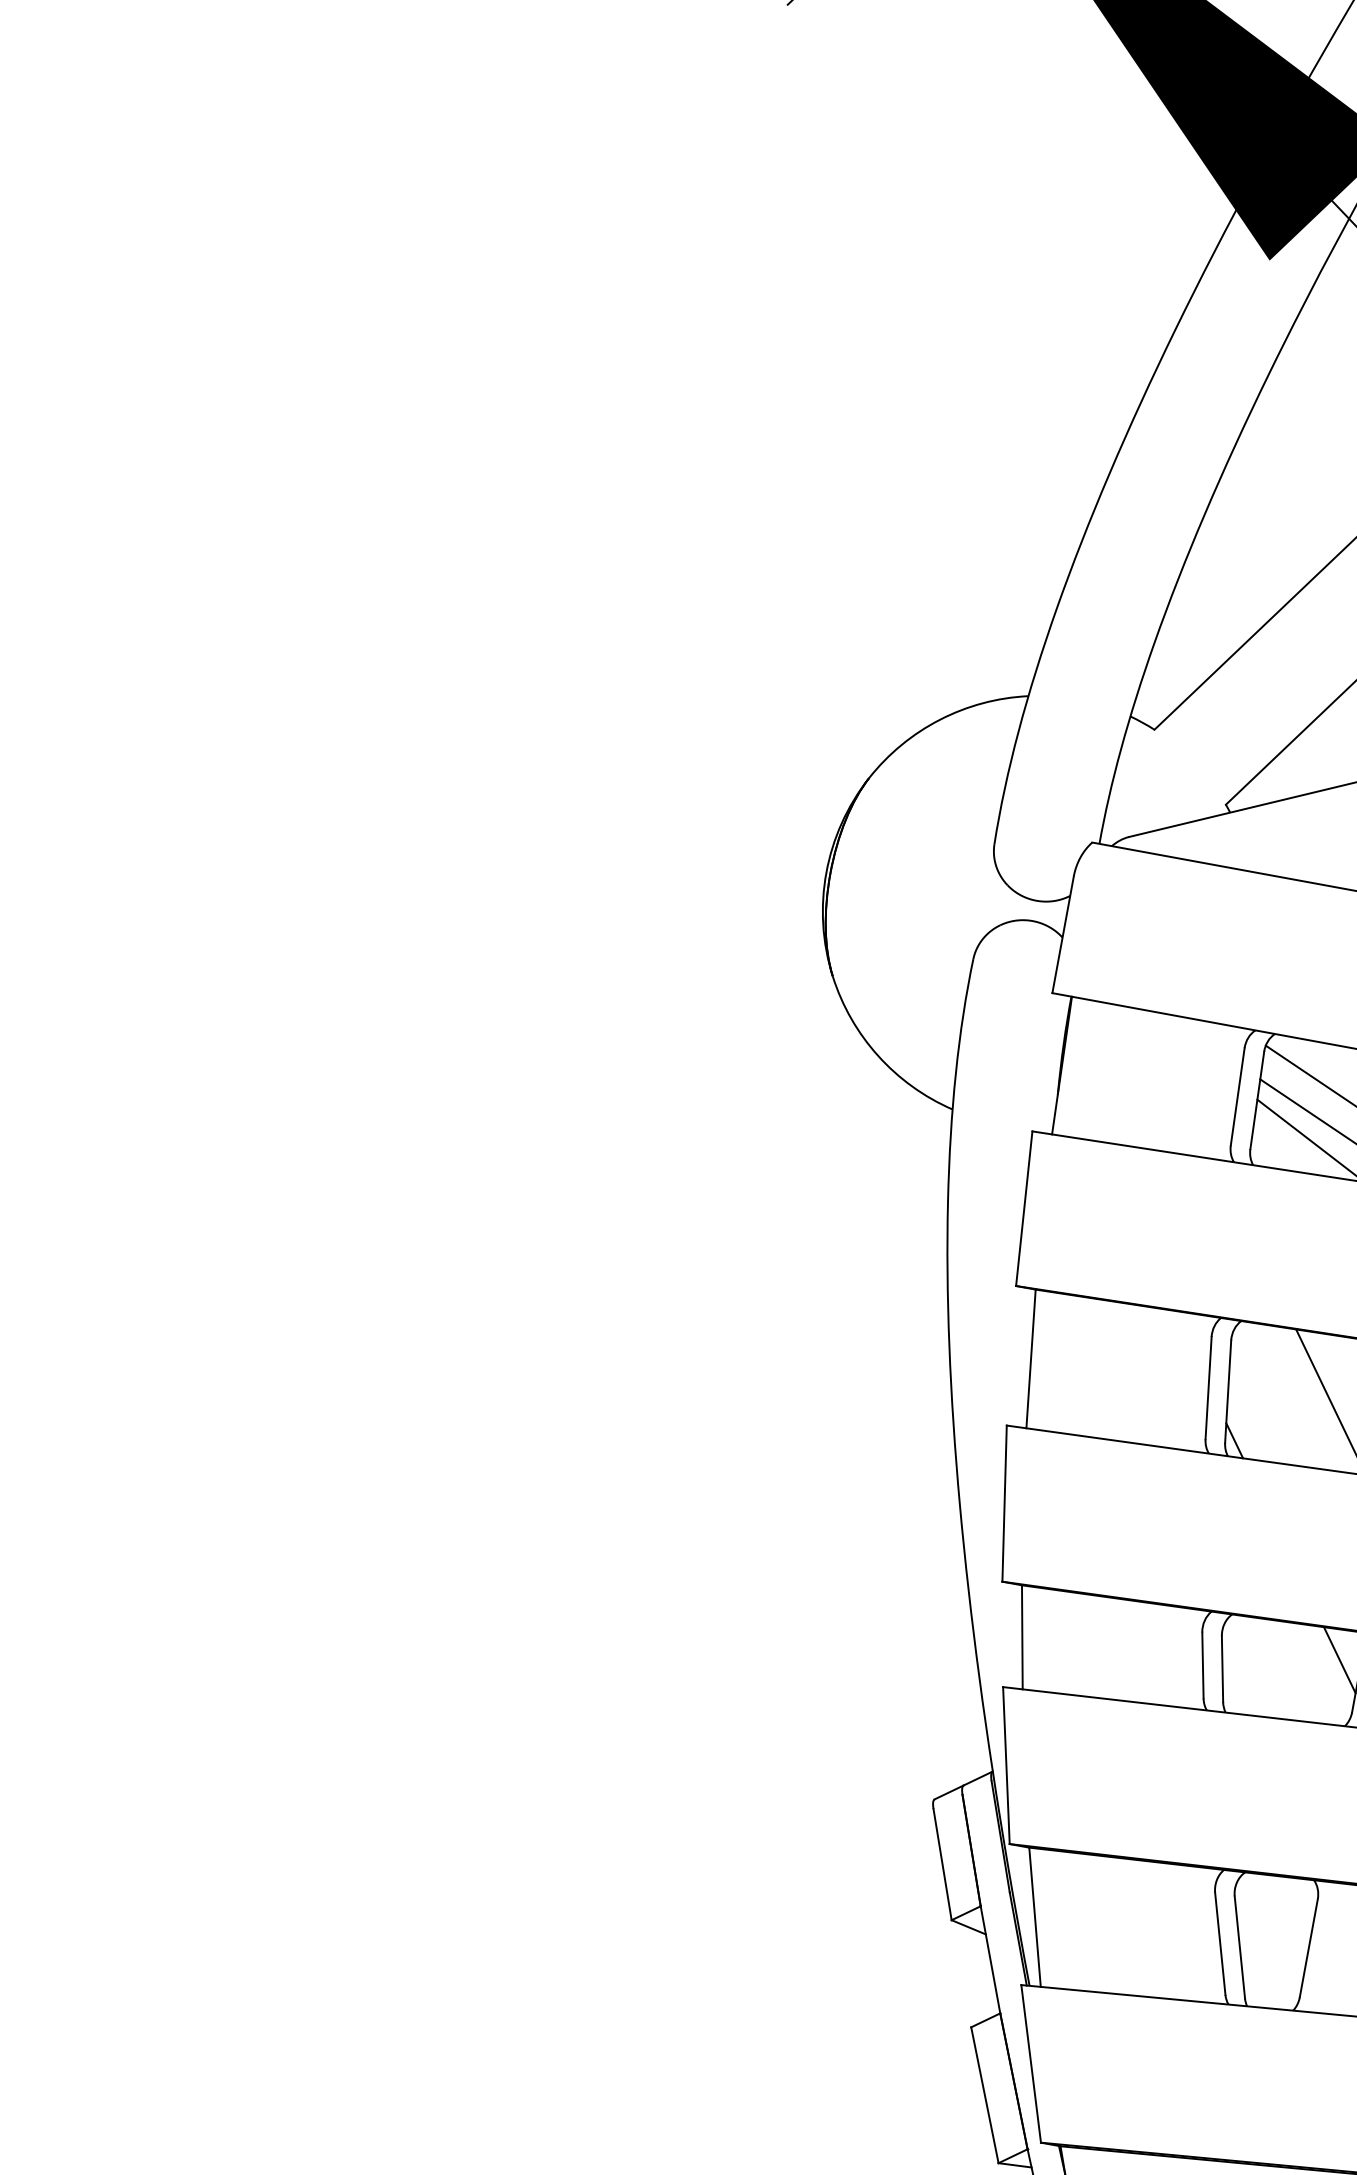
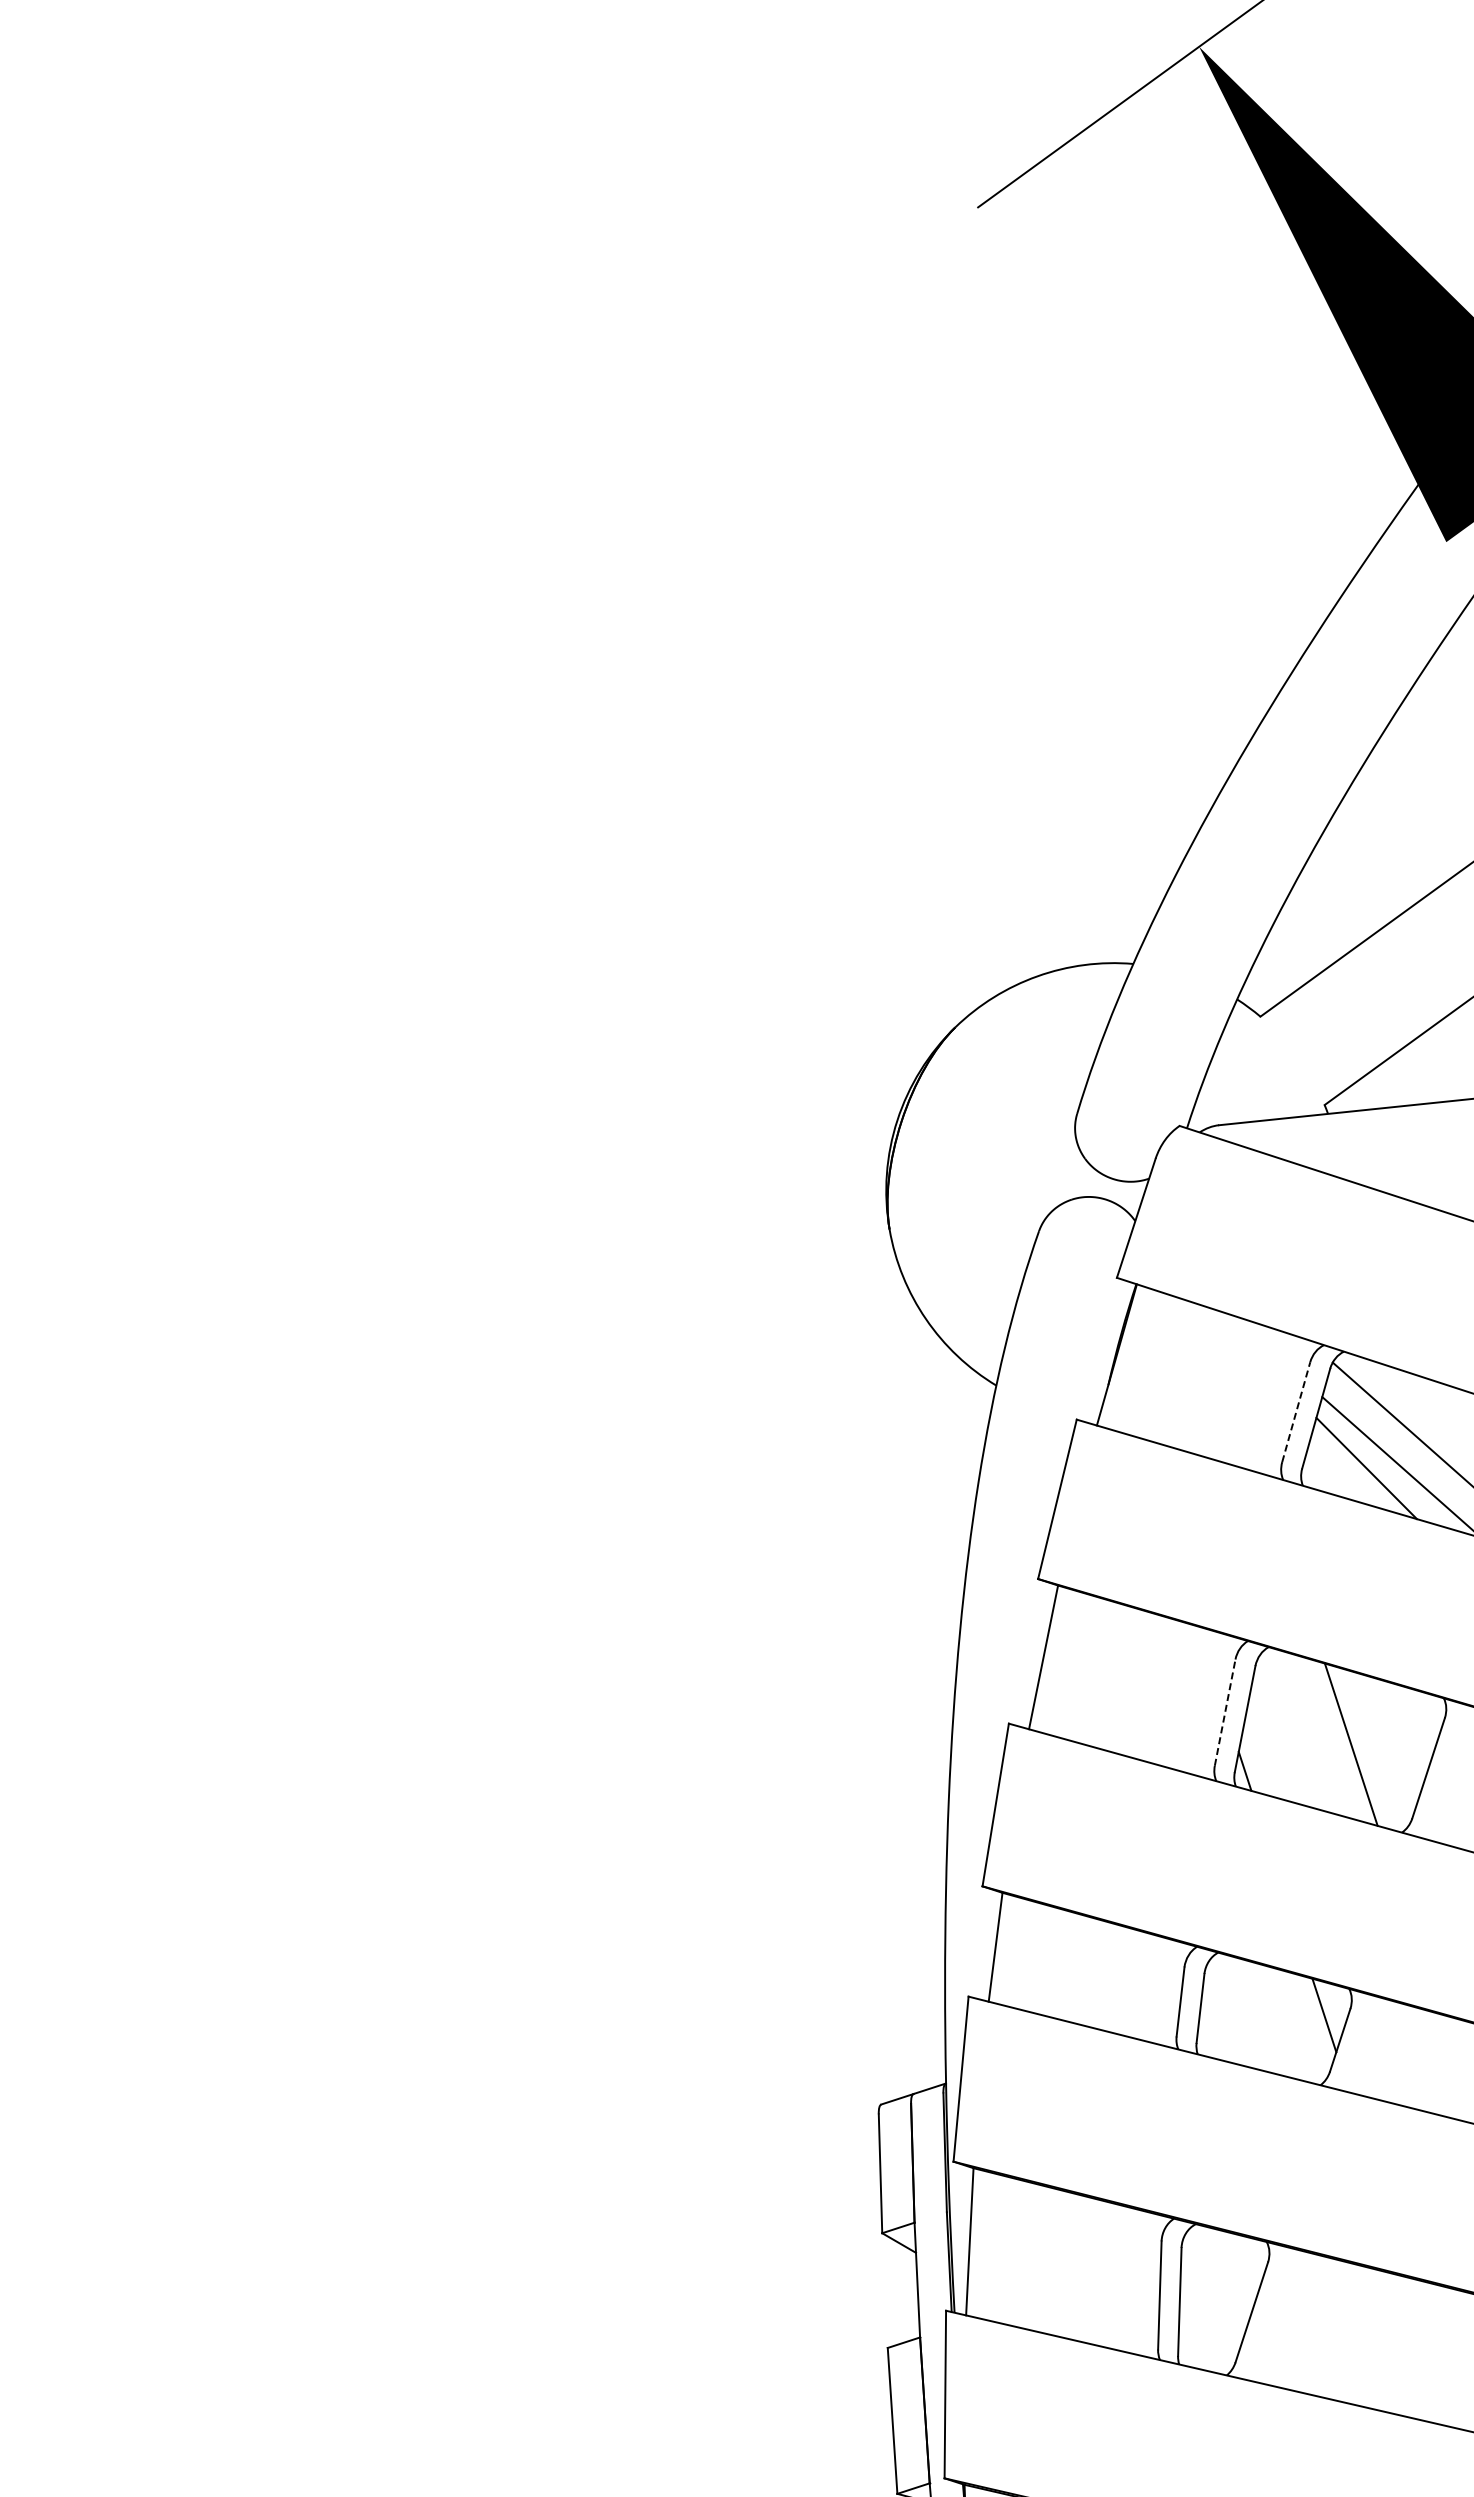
line: (1237, 1097) -> (1296, 1412), solid -> dashed
line: (1208, 1387) -> (1225, 1712), solid -> dashed

